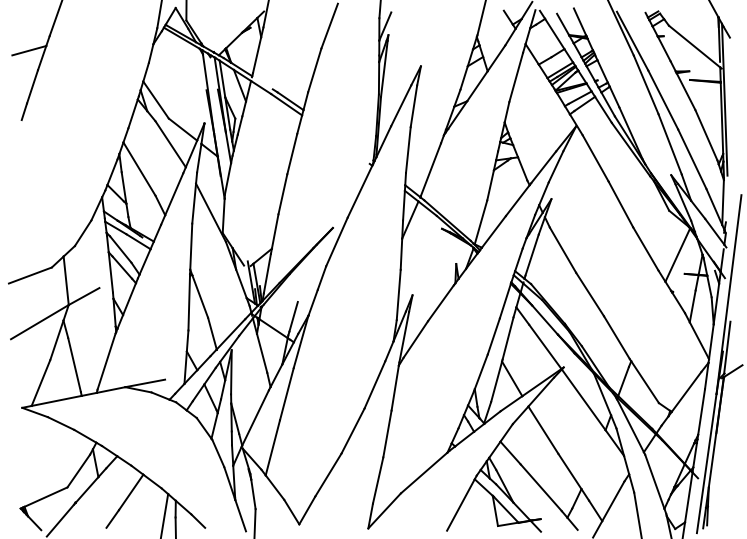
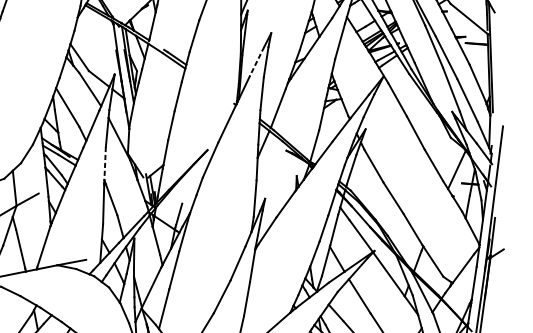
line: (401, 105) -> (257, 61), solid -> dashed
line: (191, 247) -> (105, 164), solid -> dashed

